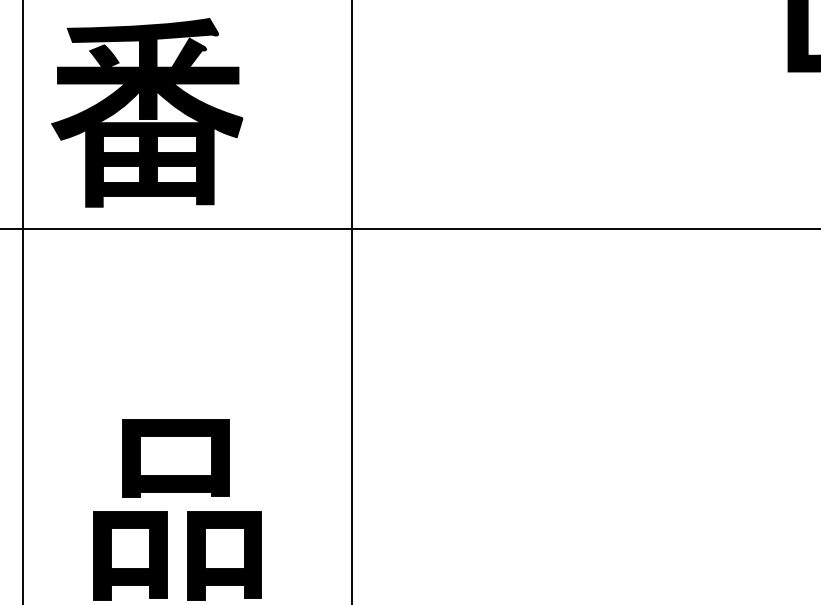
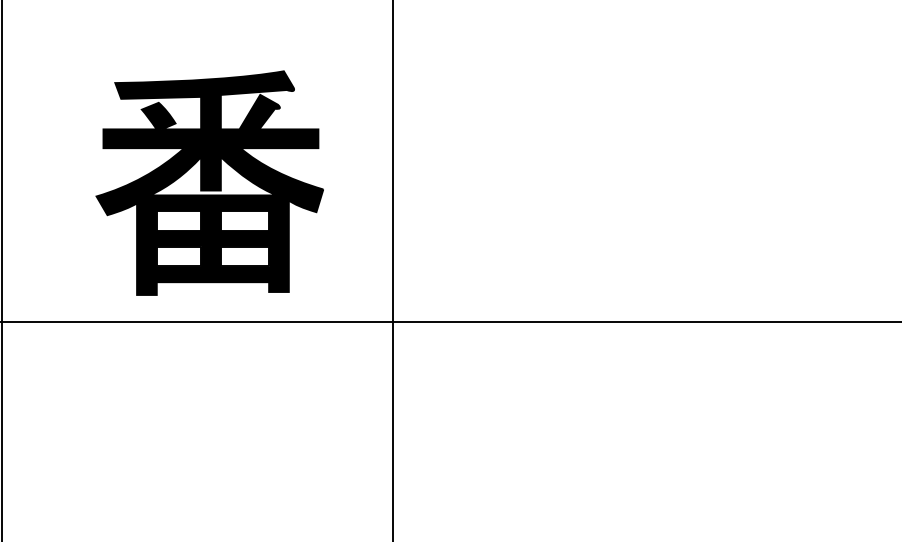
part: (147, 112) -> (210, 182), moved

